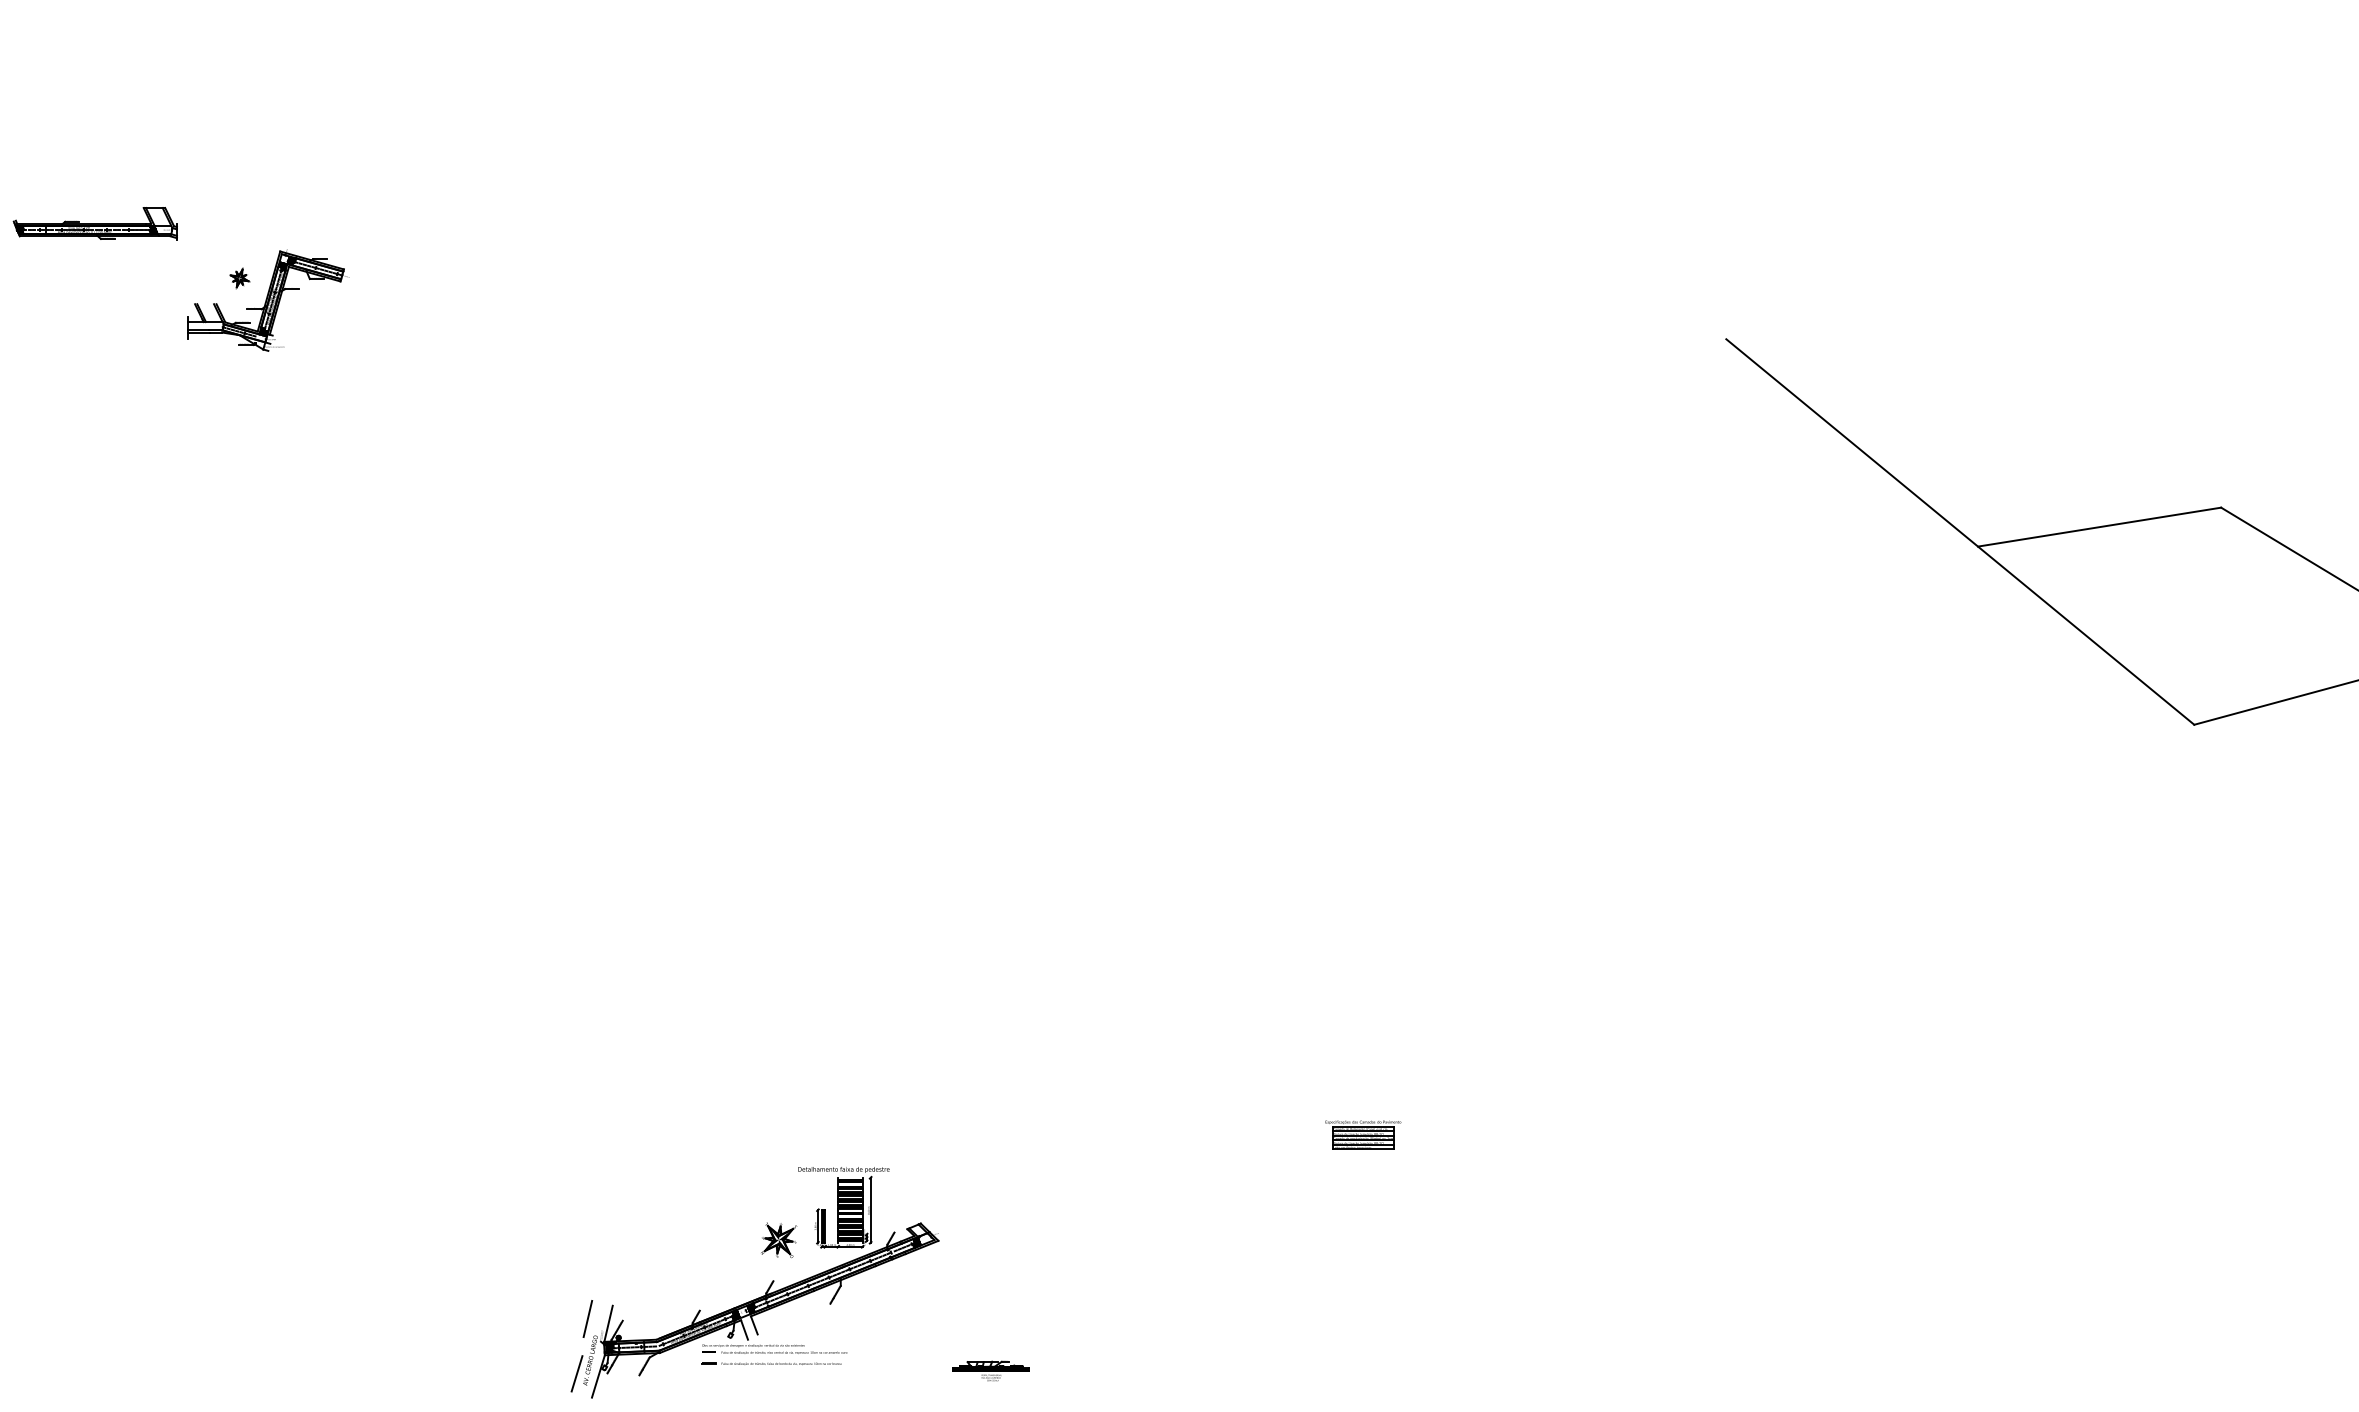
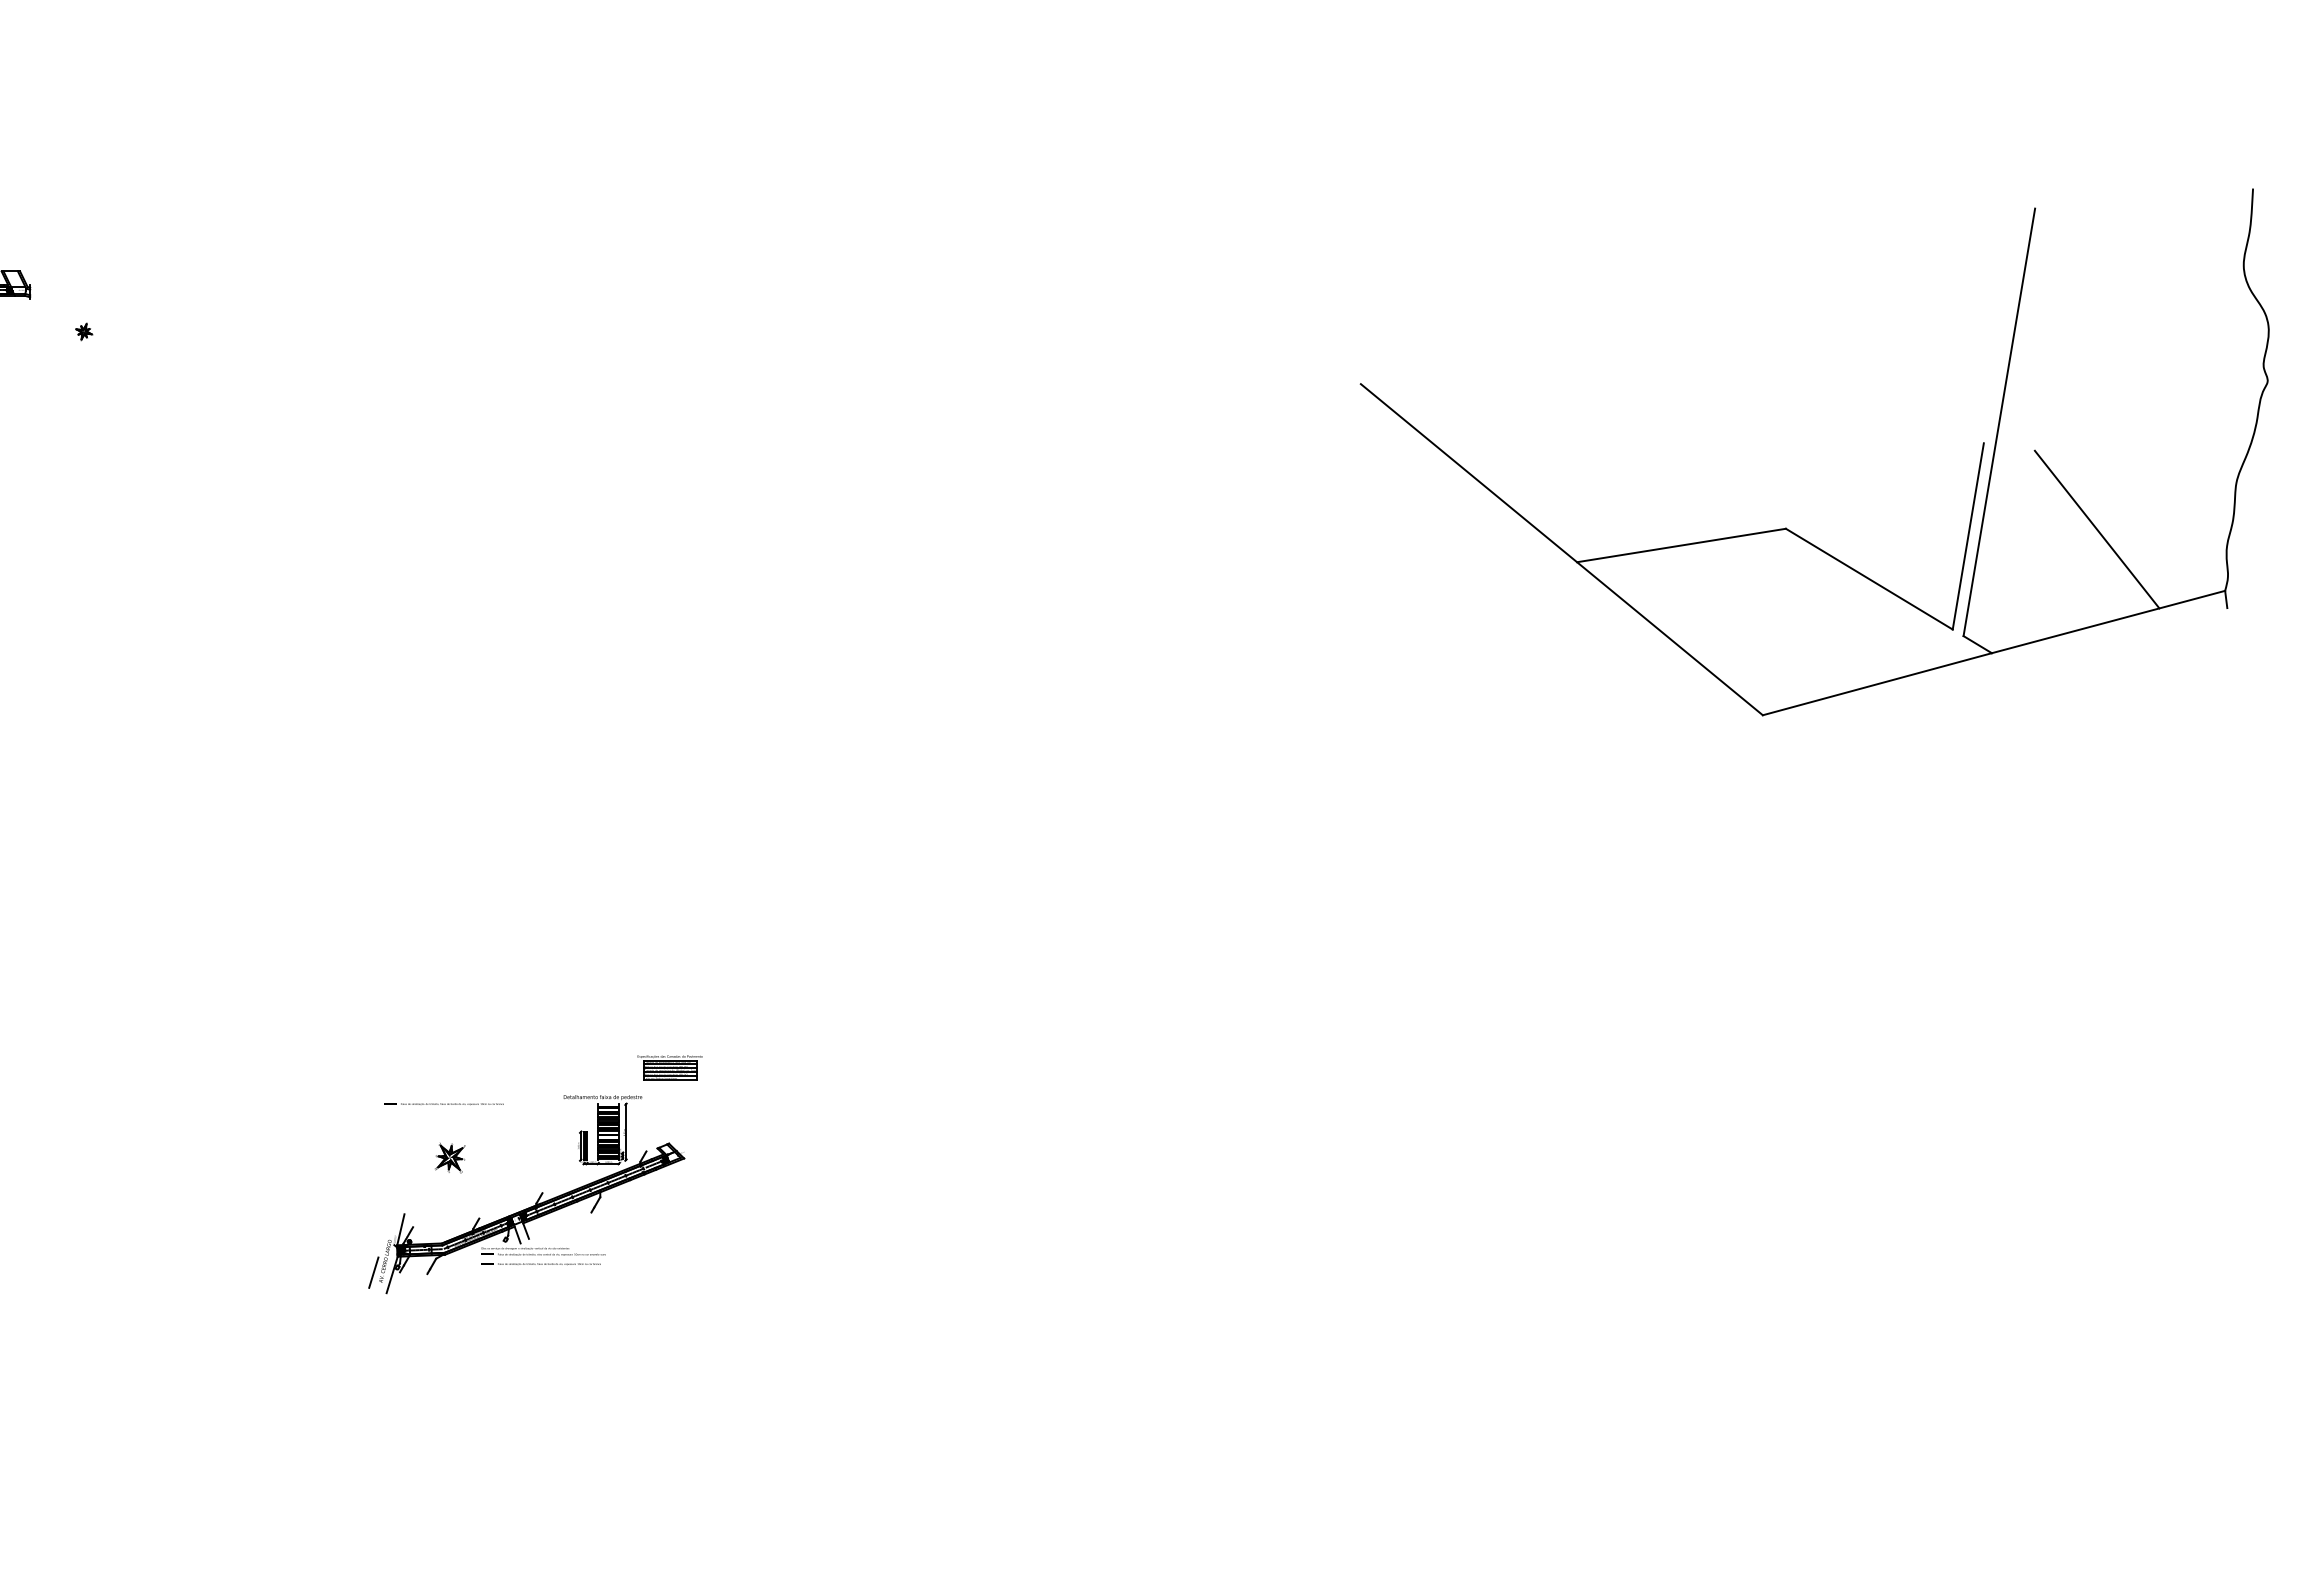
part: (266, 301) -> (107, 351), removed
part: (1362, 1134) -> (669, 1067), moved
part: (658, 1177) -> (443, 1104), added
part: (779, 1239) -> (450, 1157), moved
line: (587, 1318) -> (382, 1225), removed
part: (991, 1370) -> (729, 1269), removed

